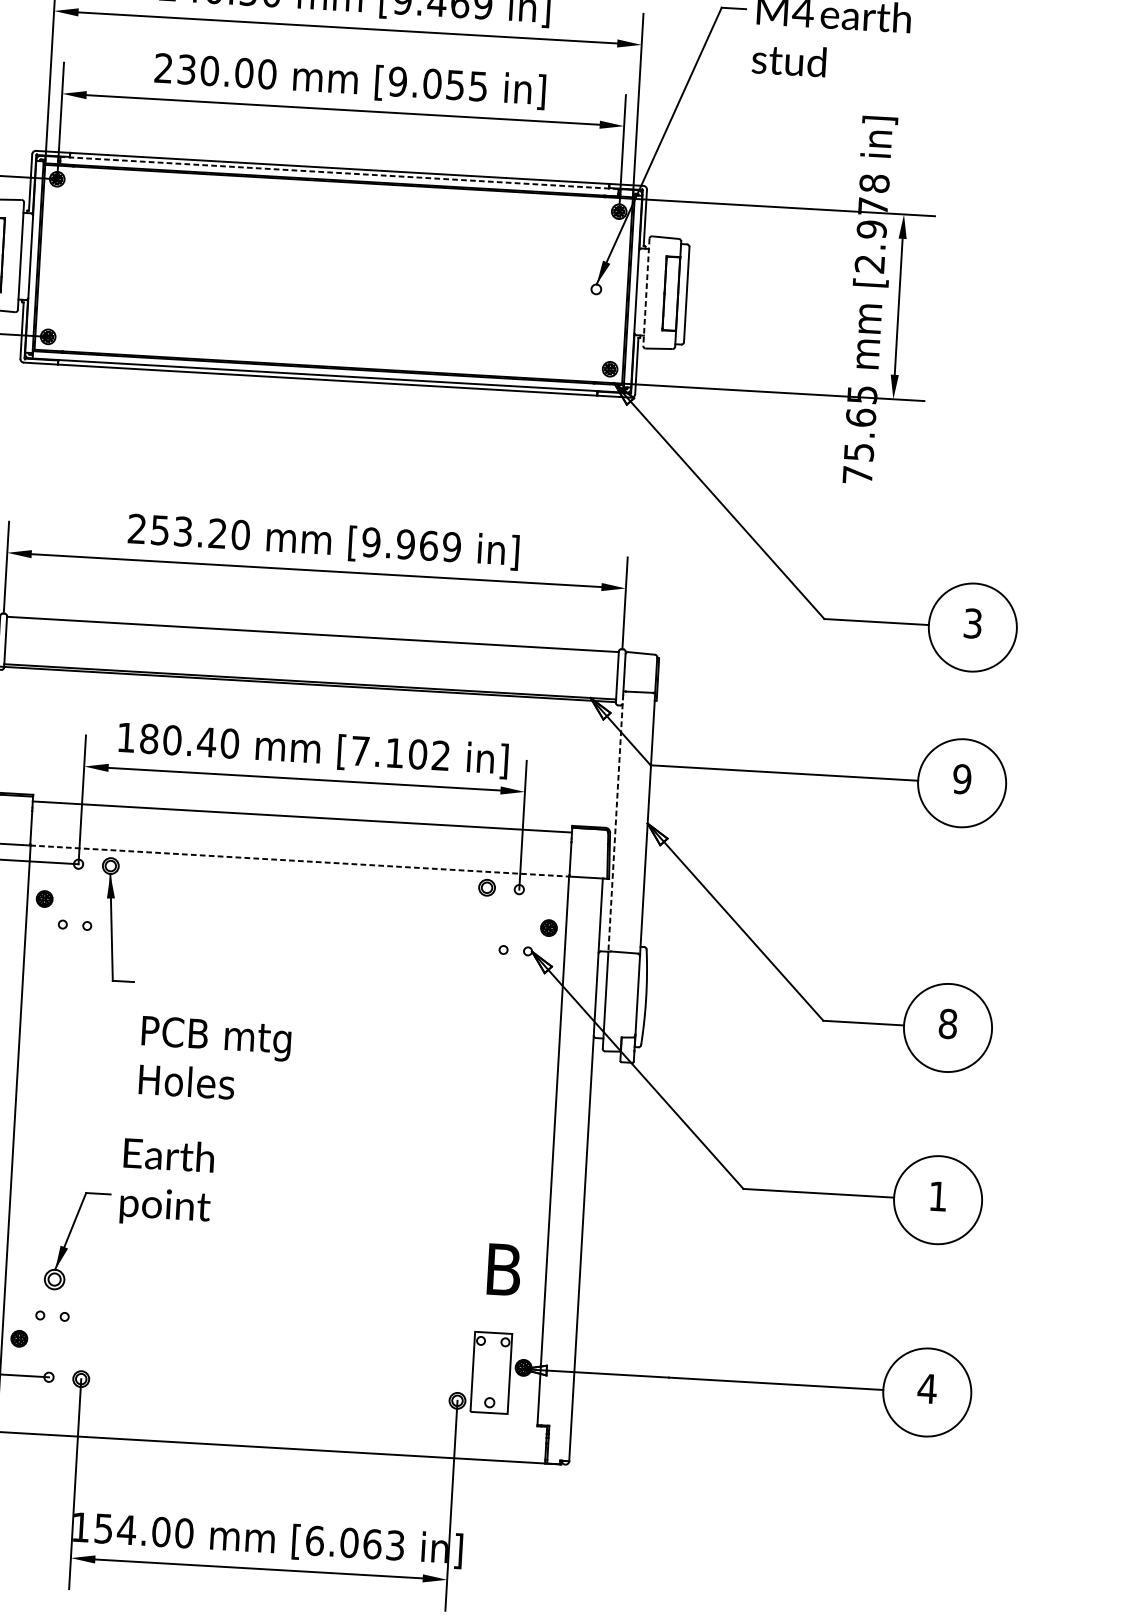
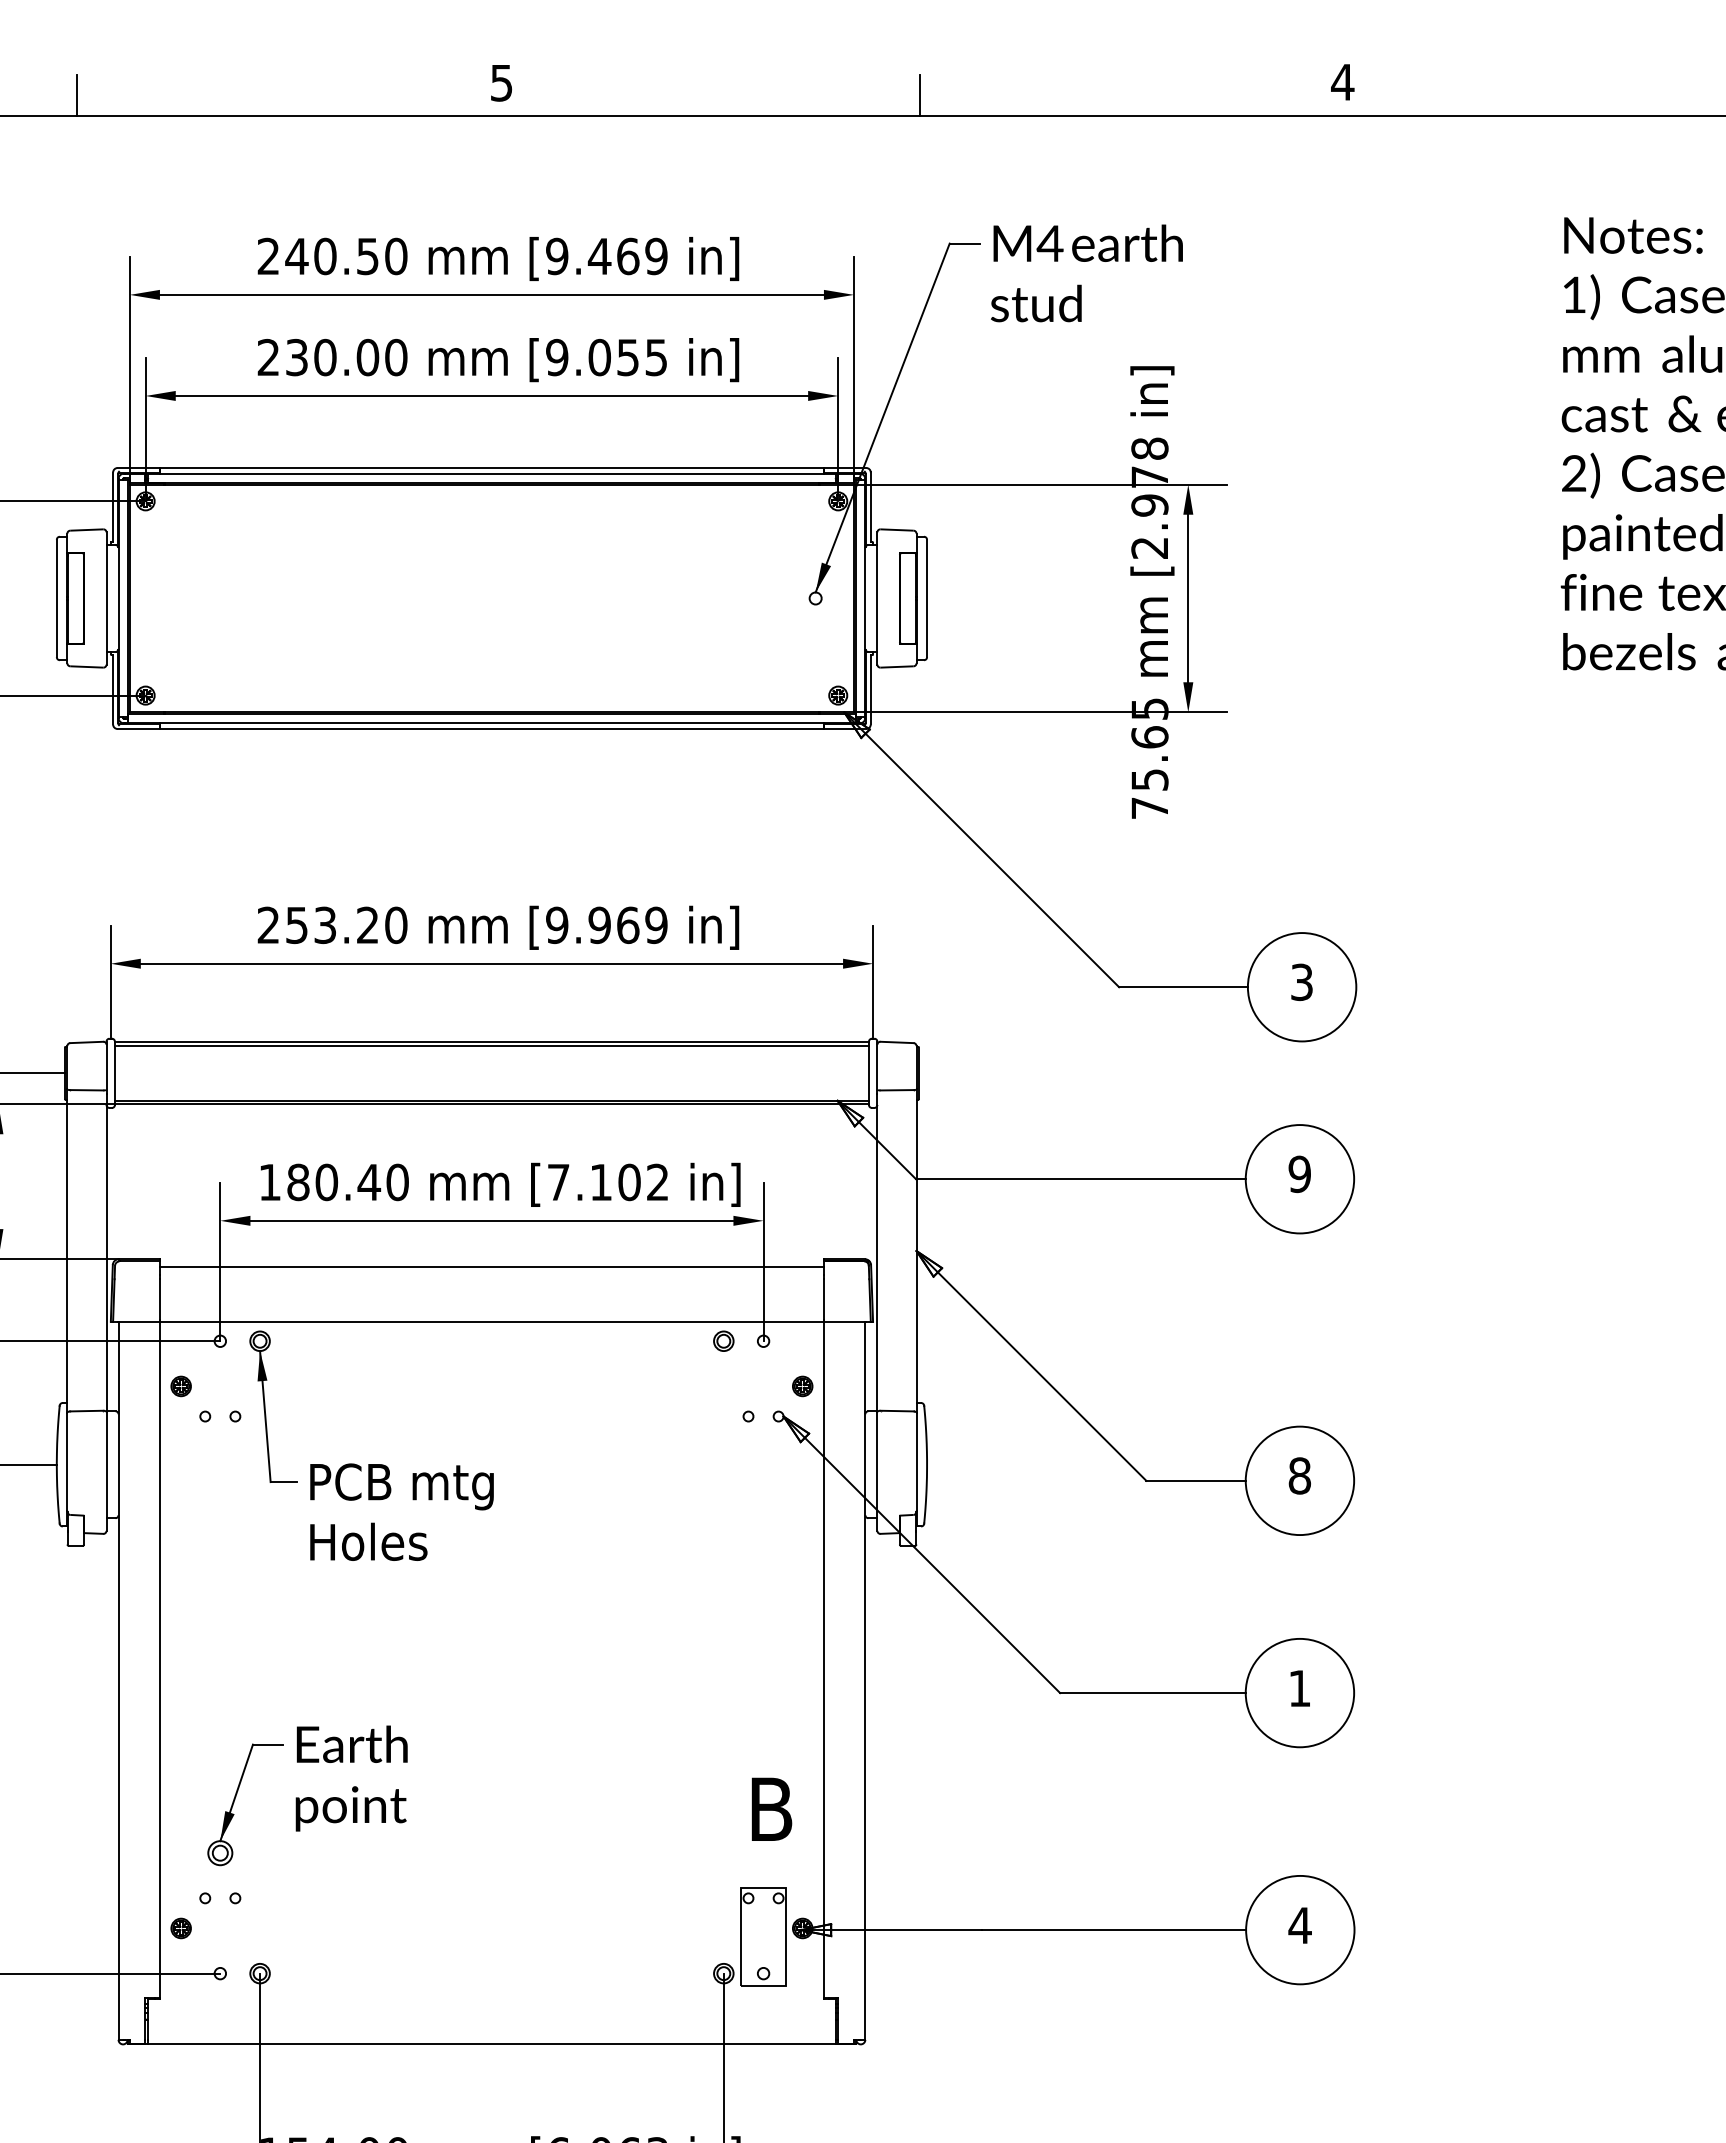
line: (339, 172) -> (491, 473), dashed -> solid
line: (646, 293) -> (877, 599), dashed -> solid
line: (312, 636) -> (491, 1045), added
line: (615, 823) -> (877, 1253), dashed -> solid
line: (300, 860) -> (492, 1321), dashed -> solid
text: (214, 1058) -> (401, 1511), moved
text: (166, 1182) -> (351, 1778), moved

